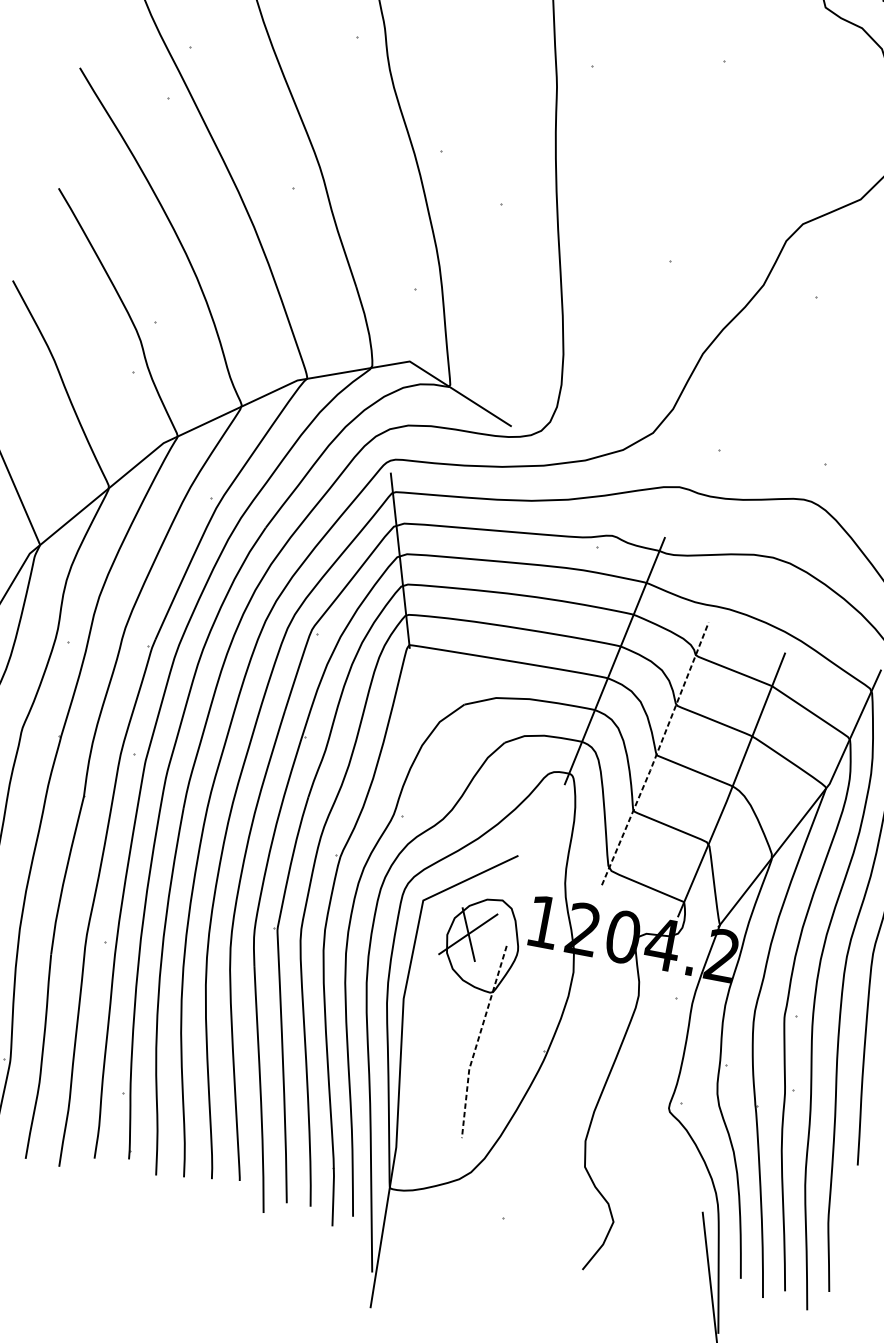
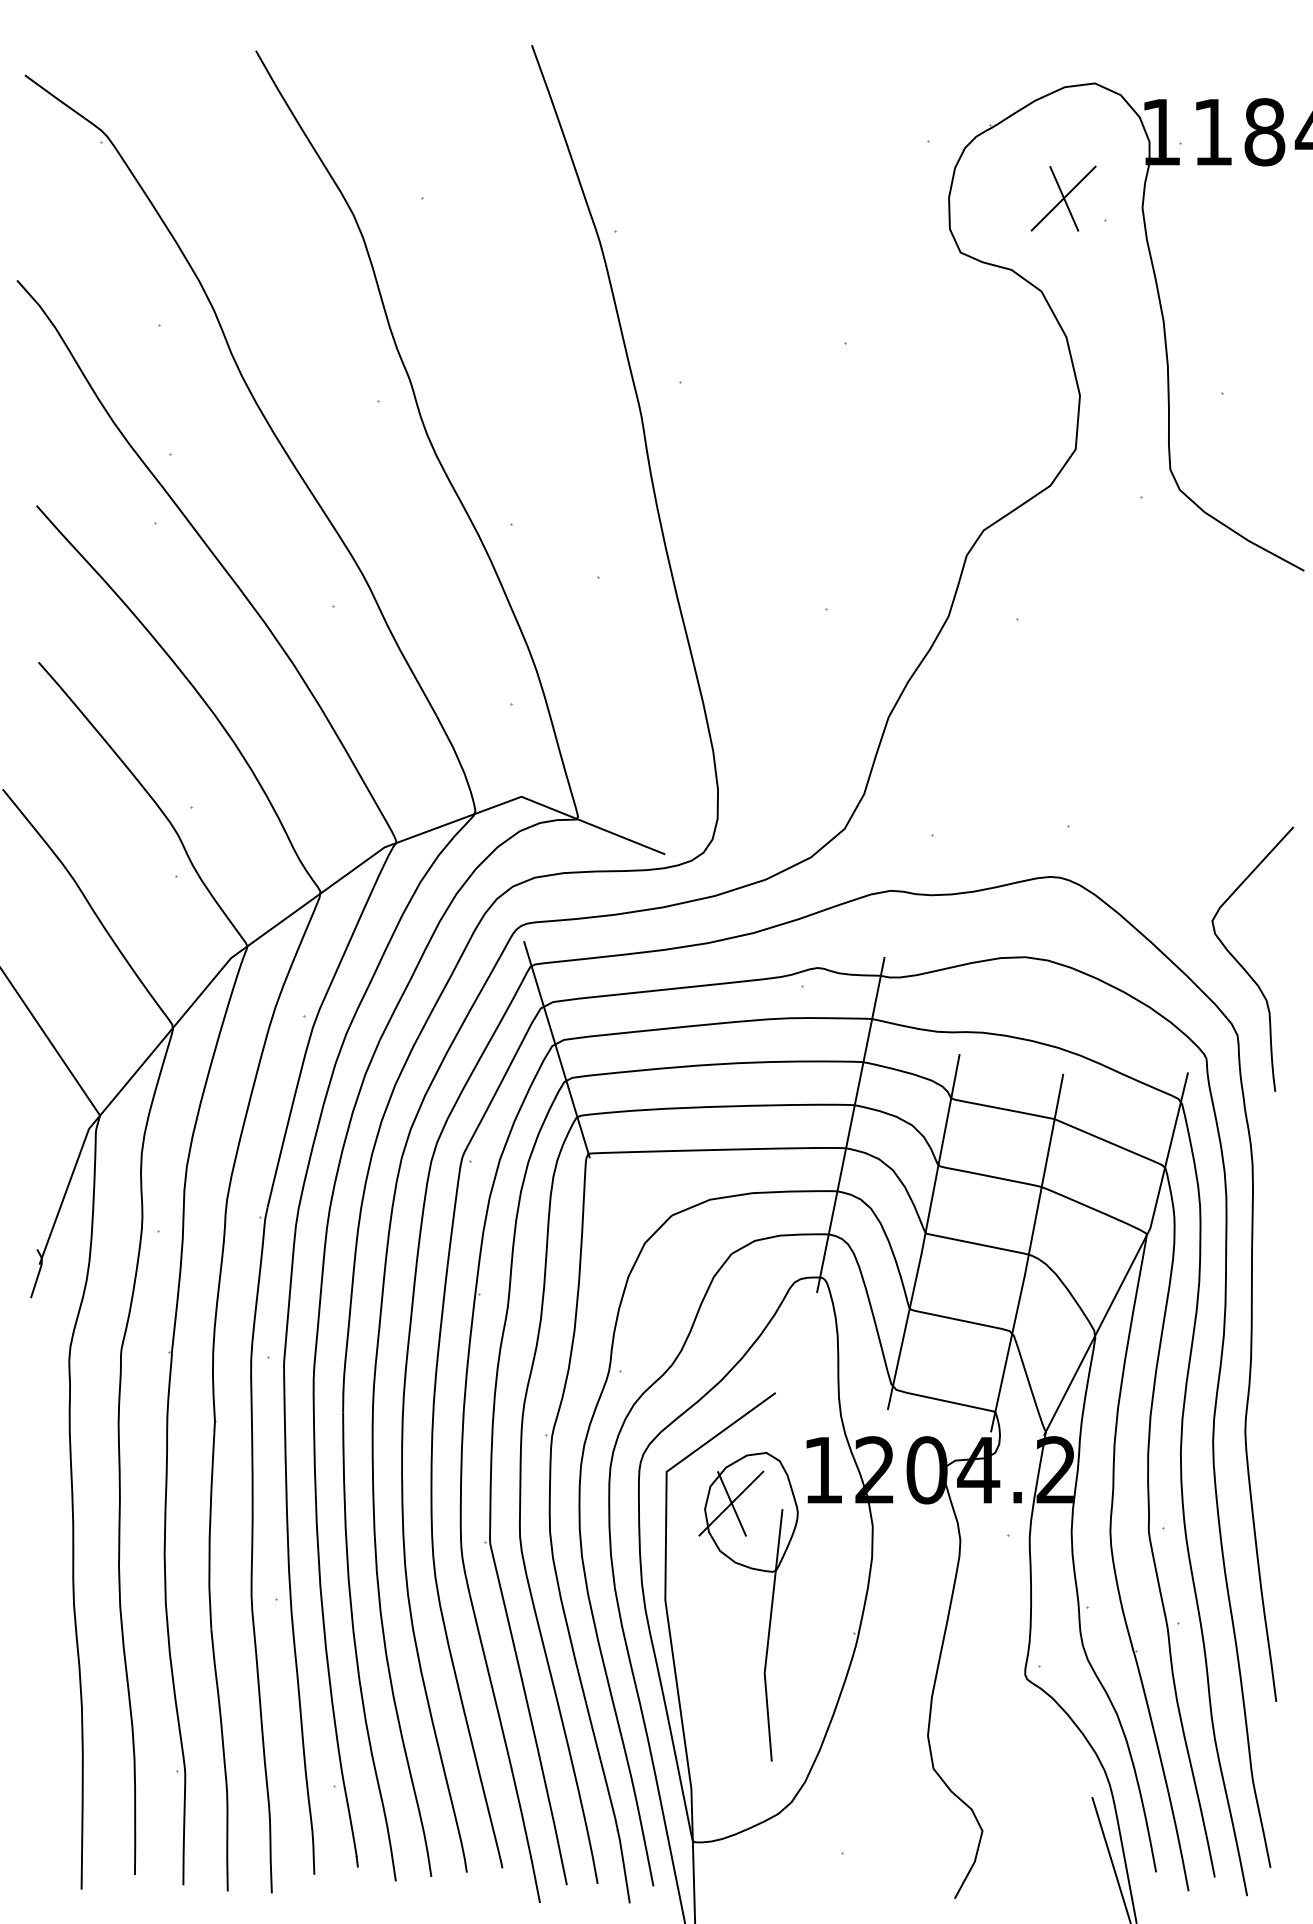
line: (656, 754) -> (925, 1232), dashed -> solid
line: (477, 1040) -> (768, 1635), dashed -> solid

